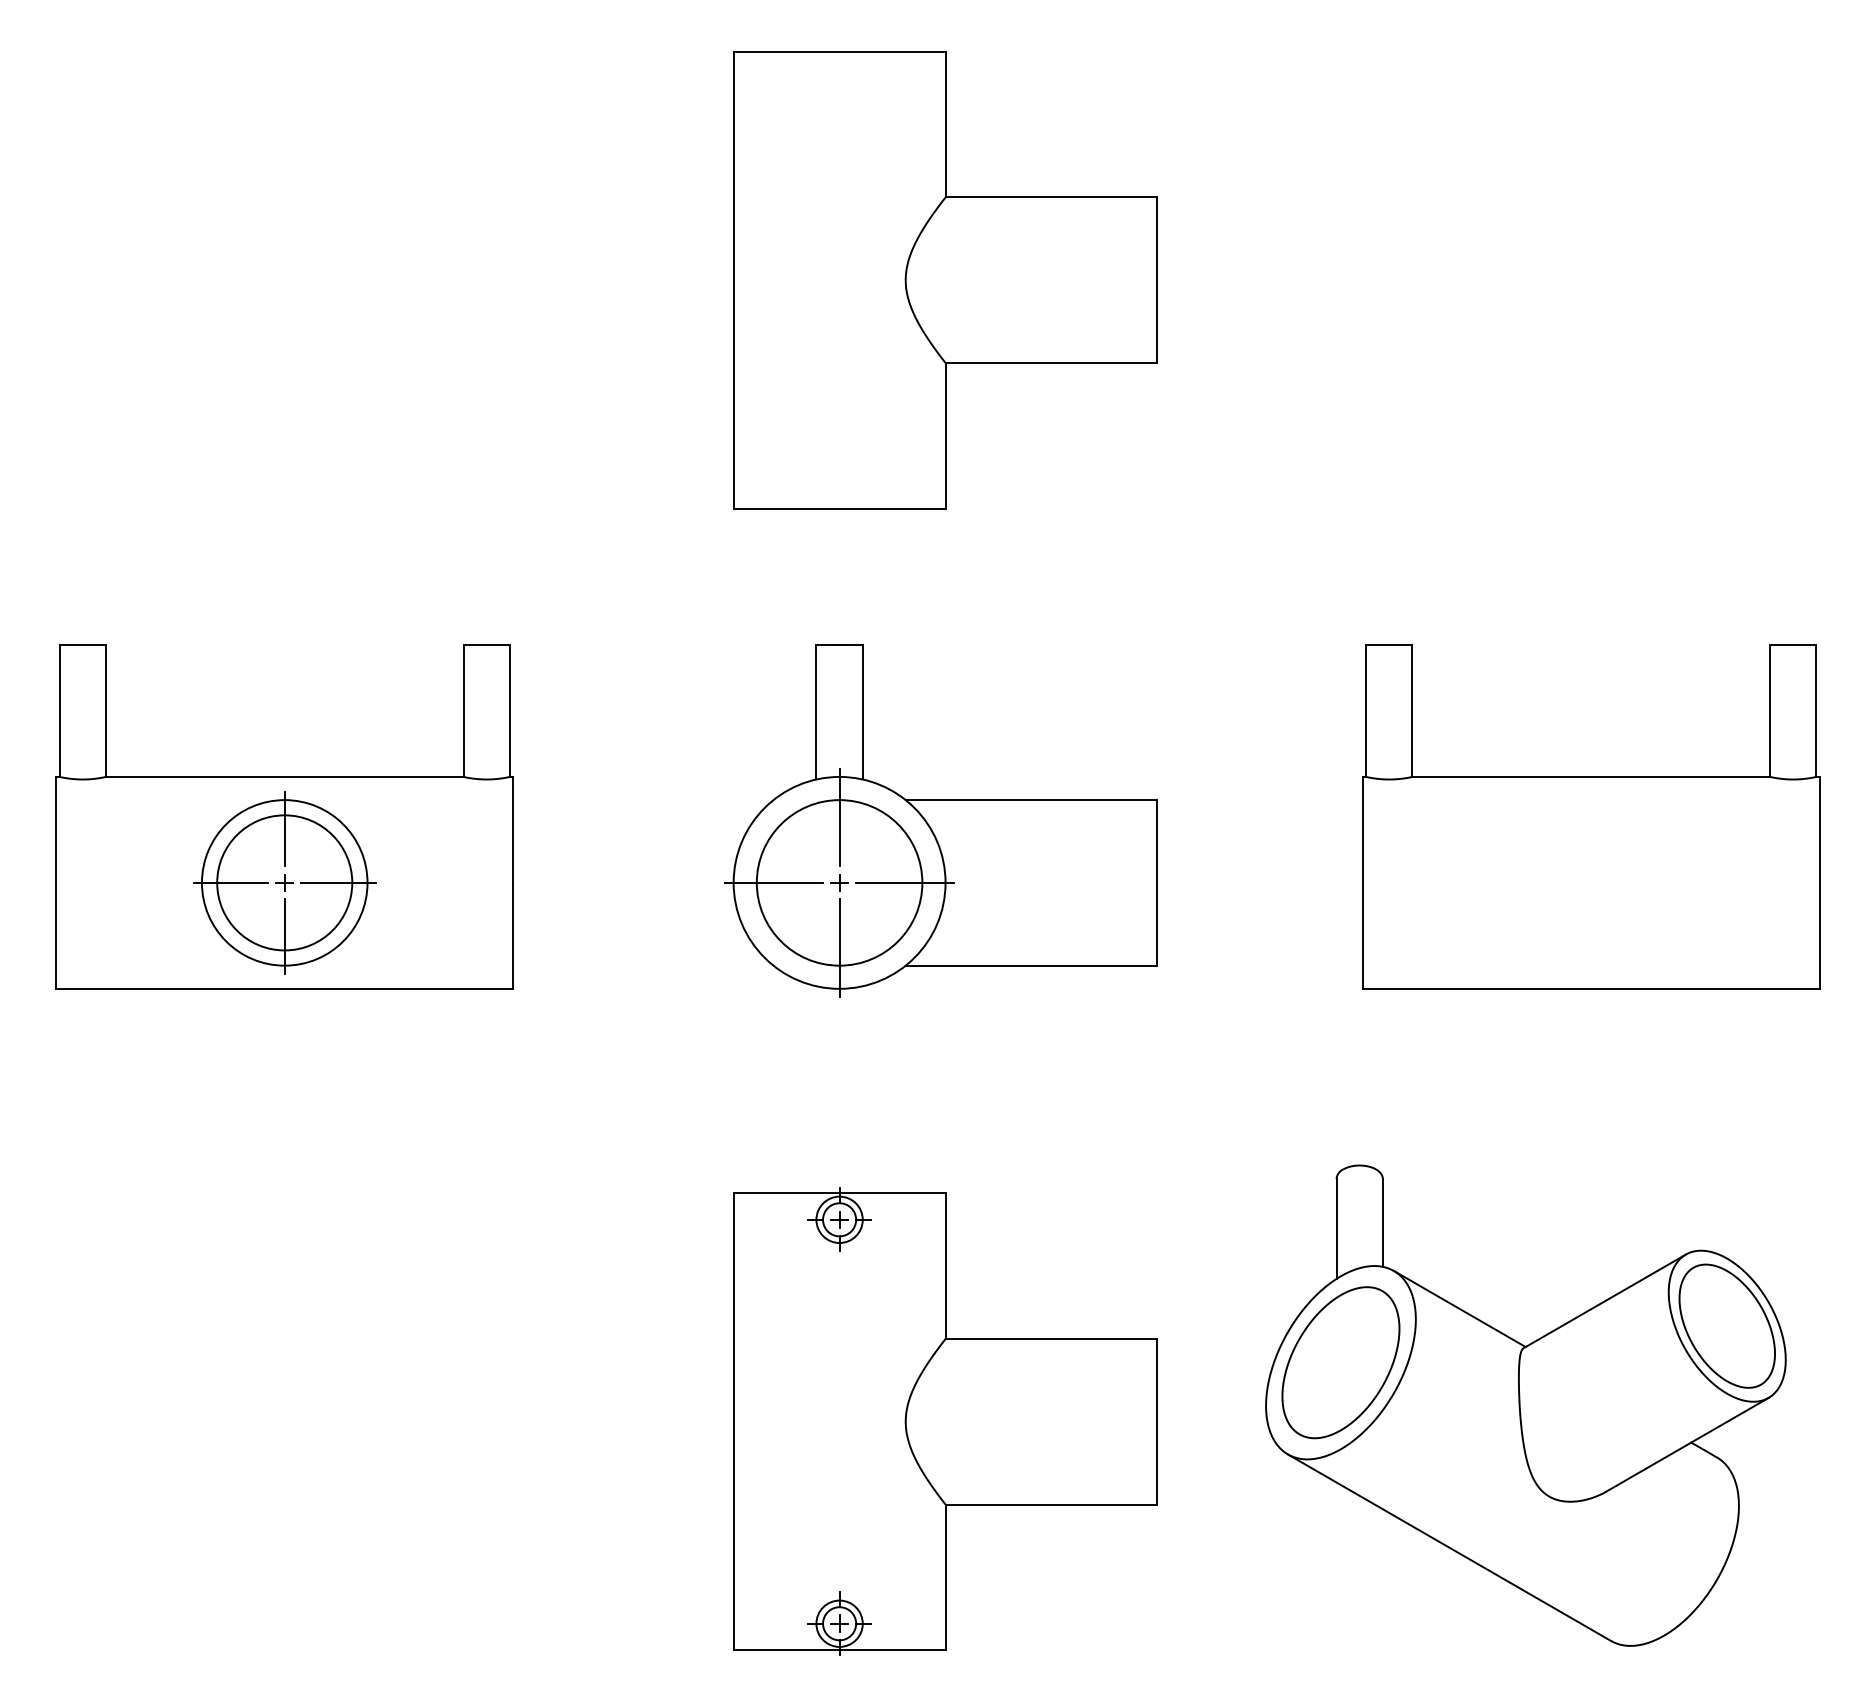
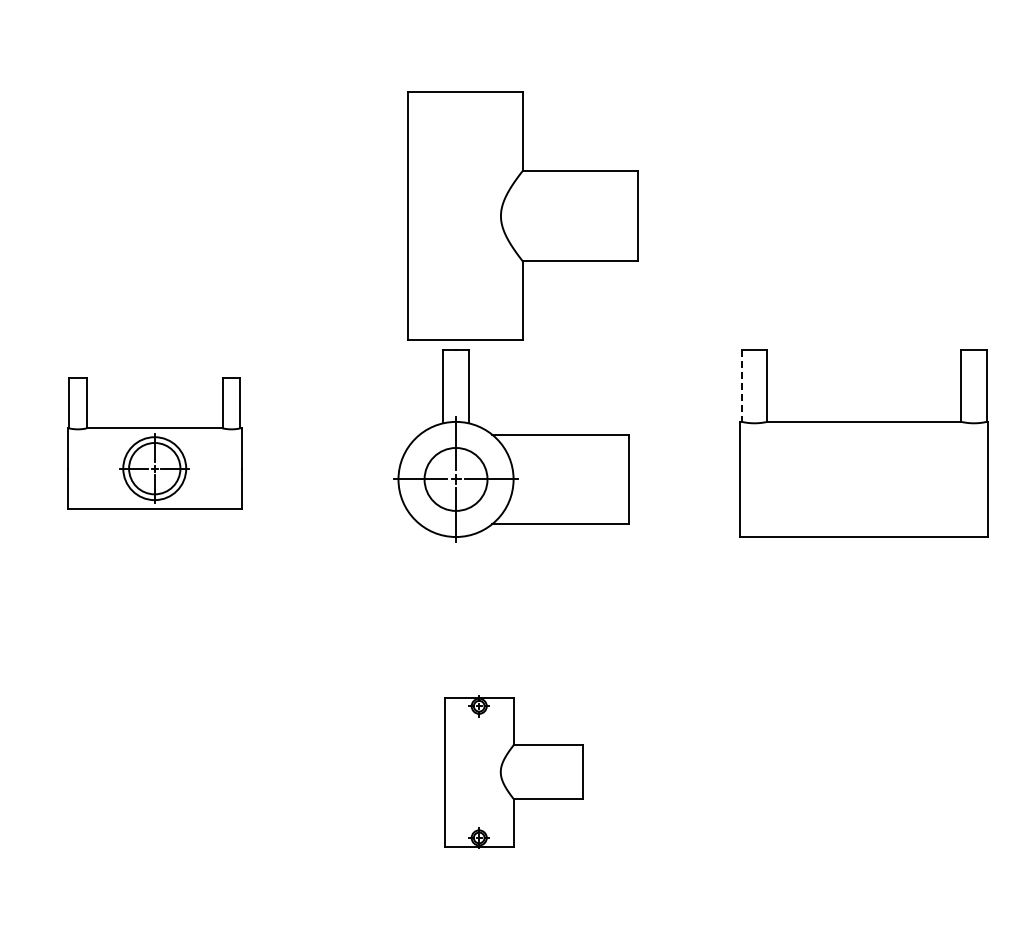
part: (945, 279) -> (522, 215), moved
line: (1366, 709) -> (742, 385), solid -> dashed
part: (284, 816) -> (154, 443), size x0.7
circle: (840, 882) -> (456, 479), size x0.7
part: (1525, 1405) -> (828, 763), removed
part: (945, 1420) -> (513, 771), size x0.6

